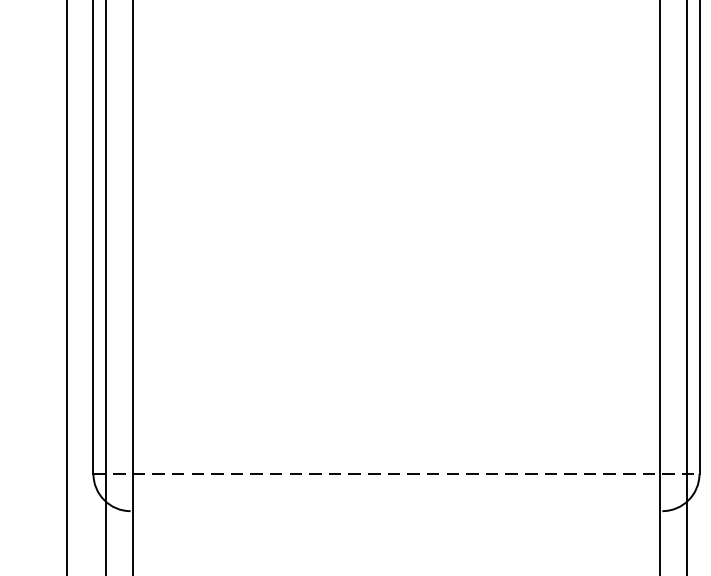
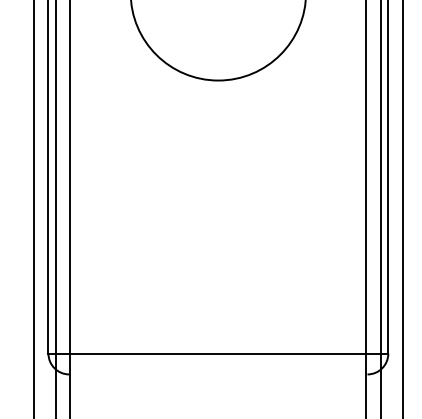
line: (396, 473) -> (218, 353), dashed -> solid

